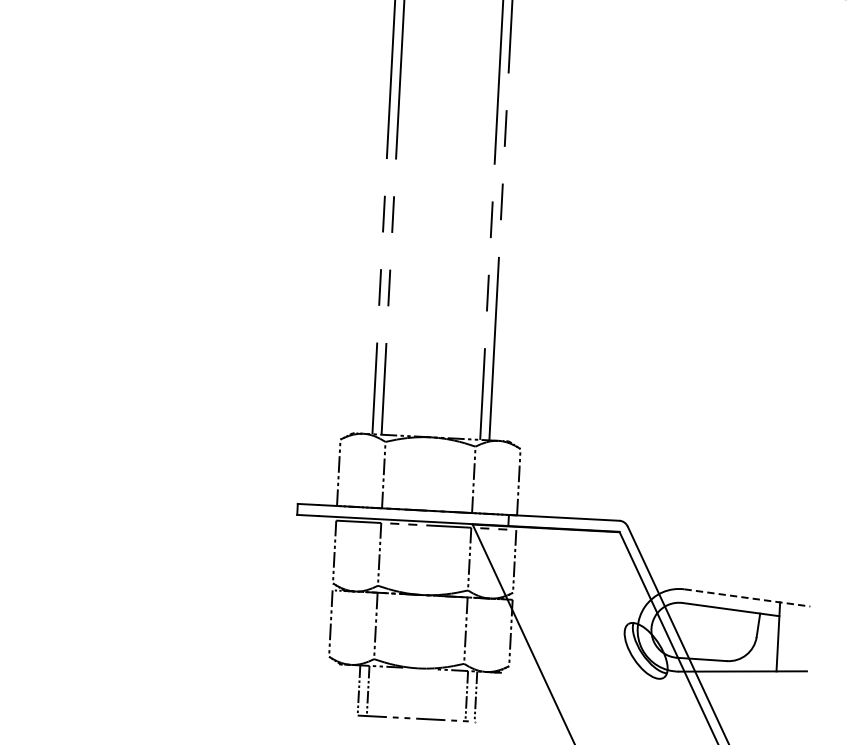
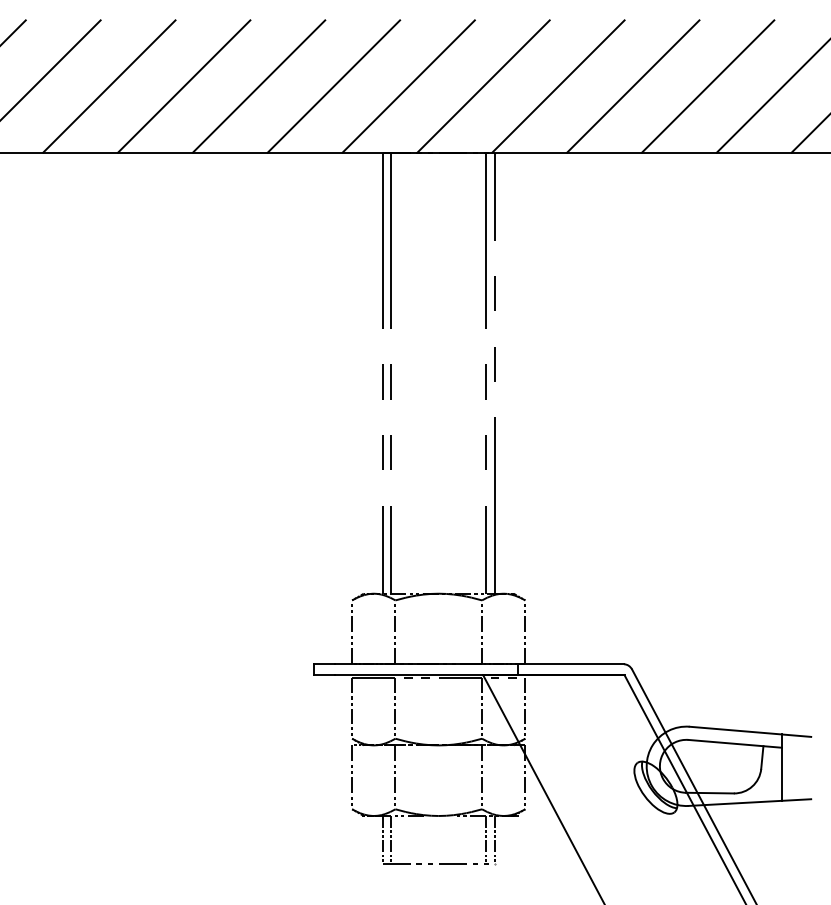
line: (747, 597) -> (750, 731), dashed -> solid

